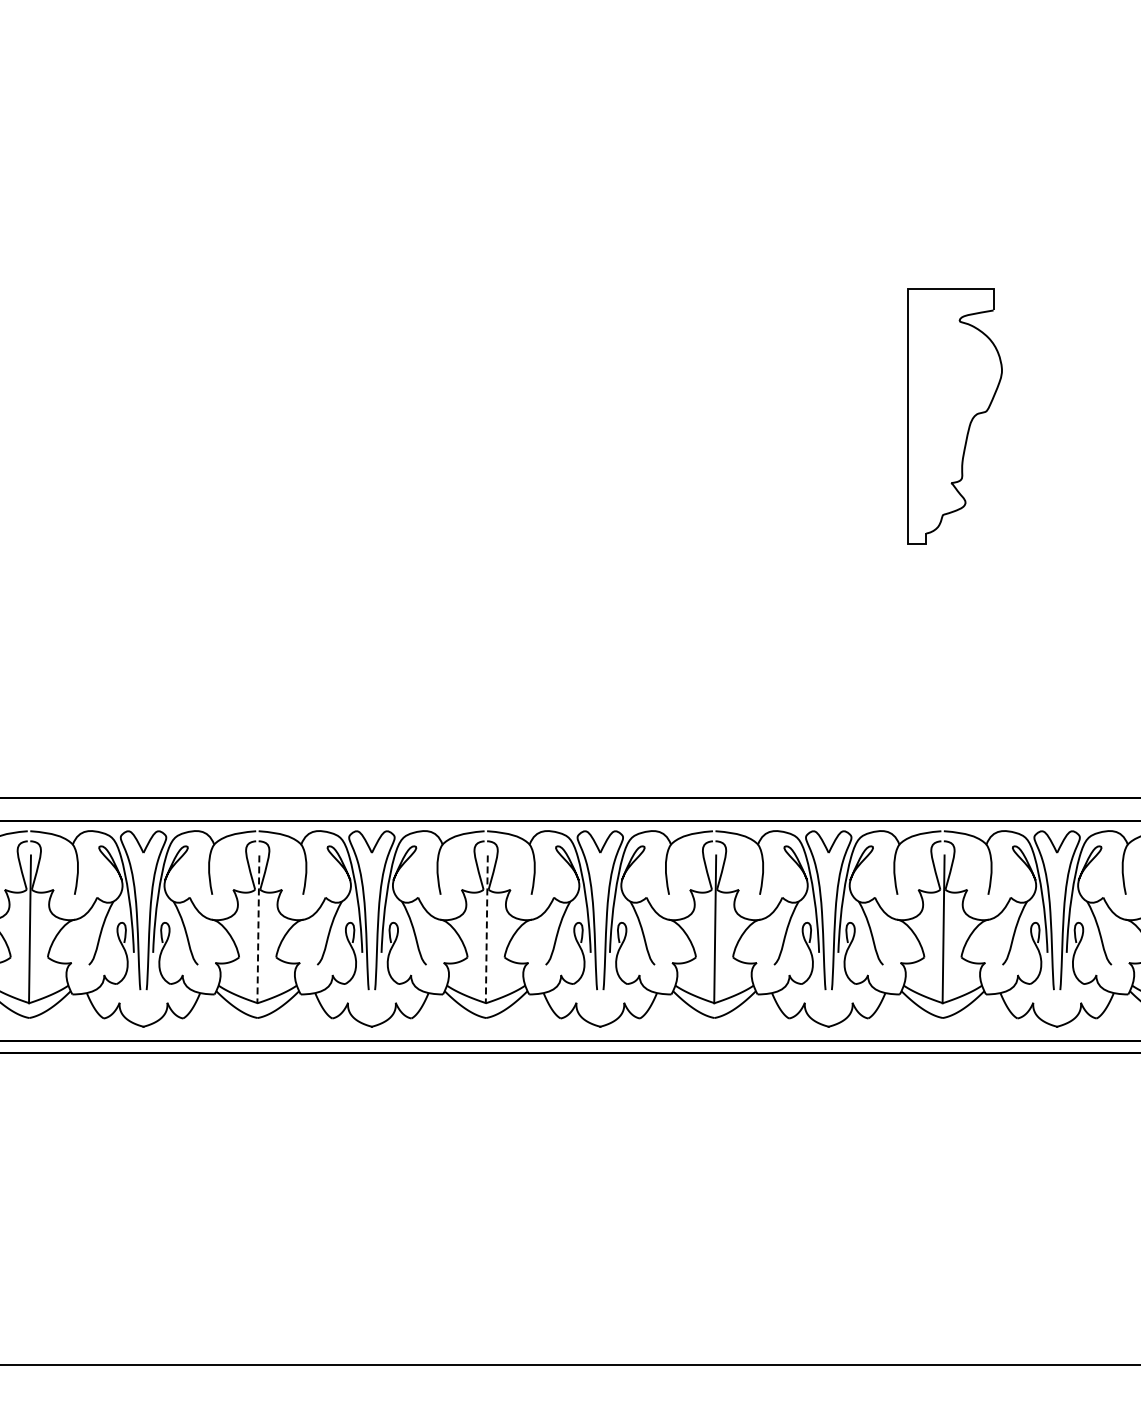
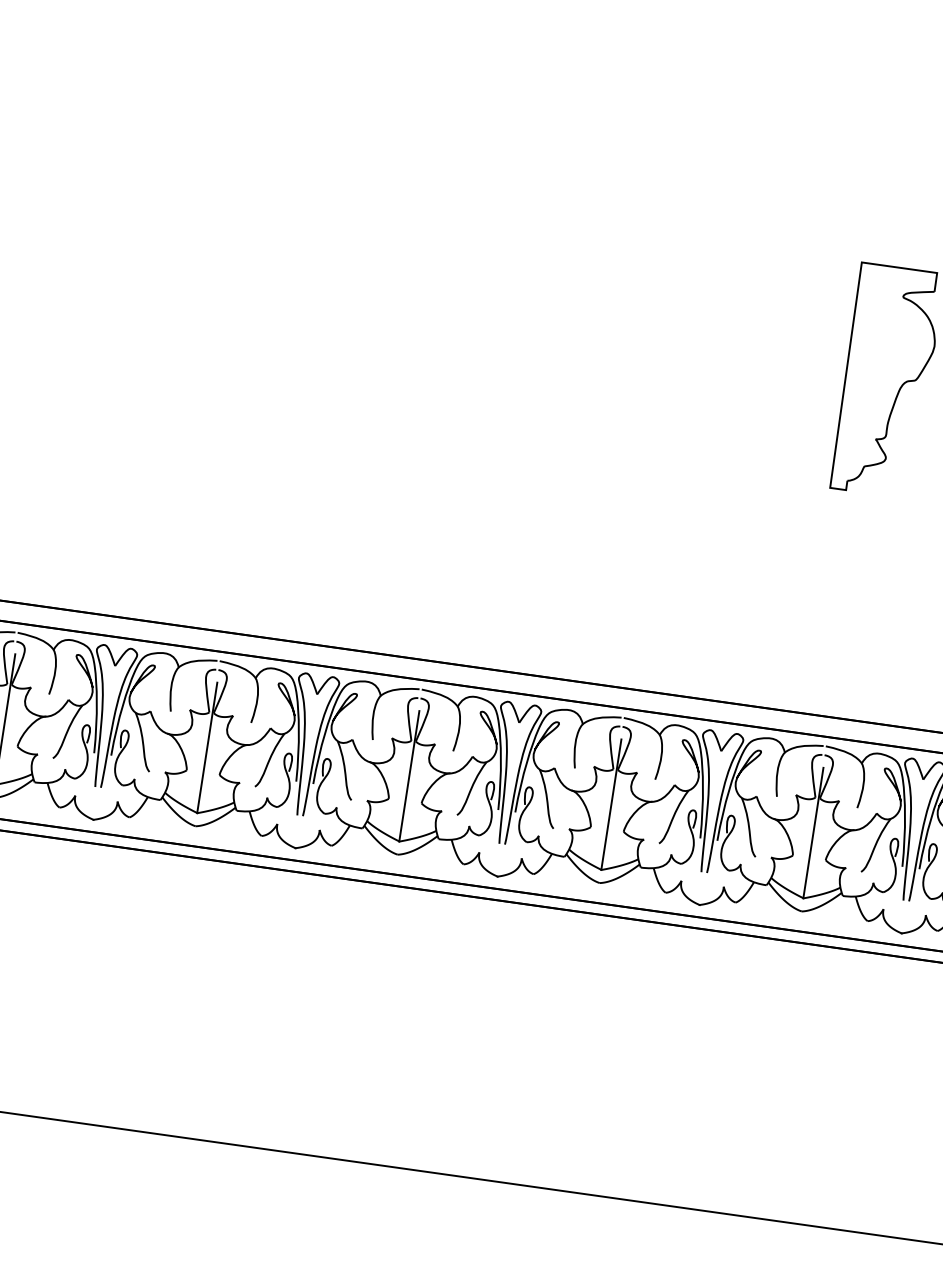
line: (258, 929) -> (207, 748), dashed -> solid
line: (486, 929) -> (409, 776), dashed -> solid

